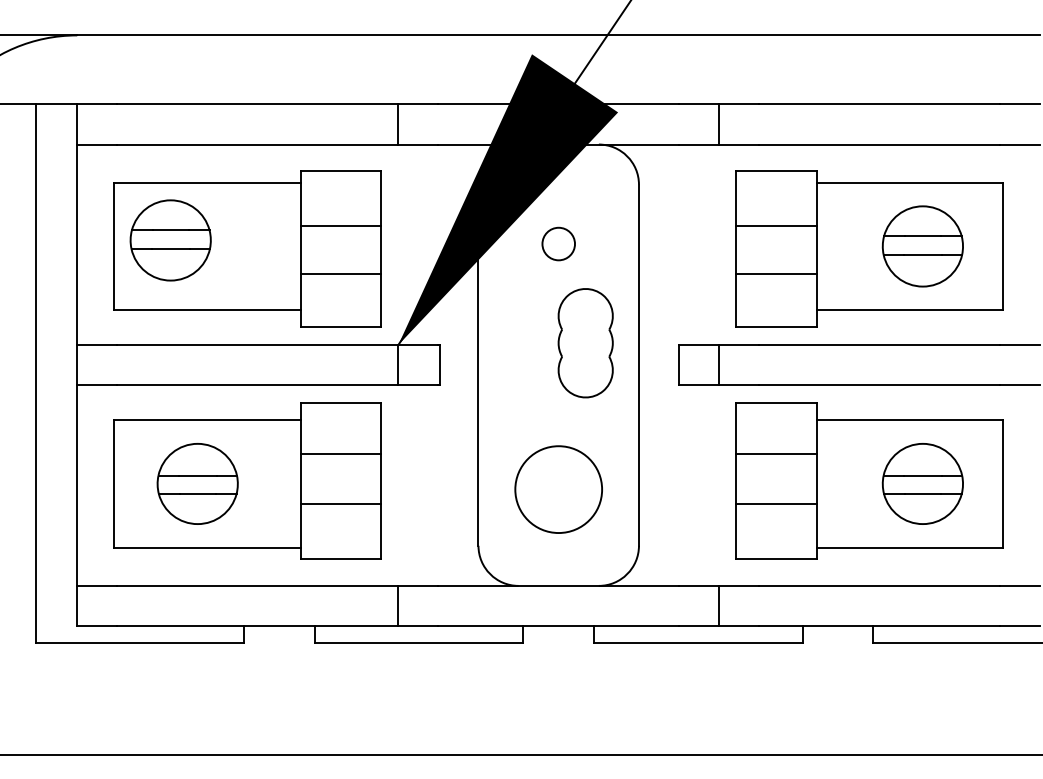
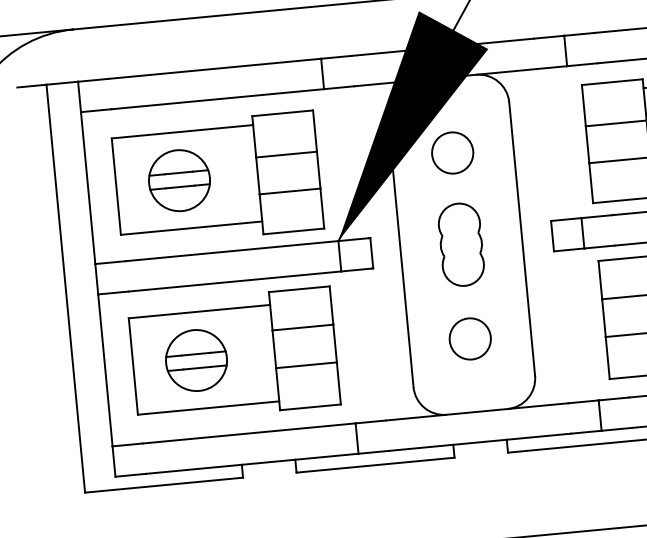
part: (170, 240) -> (179, 180), moved
circle: (558, 243) -> (452, 152), size x1.67
part: (585, 343) -> (461, 245), moved
circle: (558, 489) -> (470, 338), size x0.62

